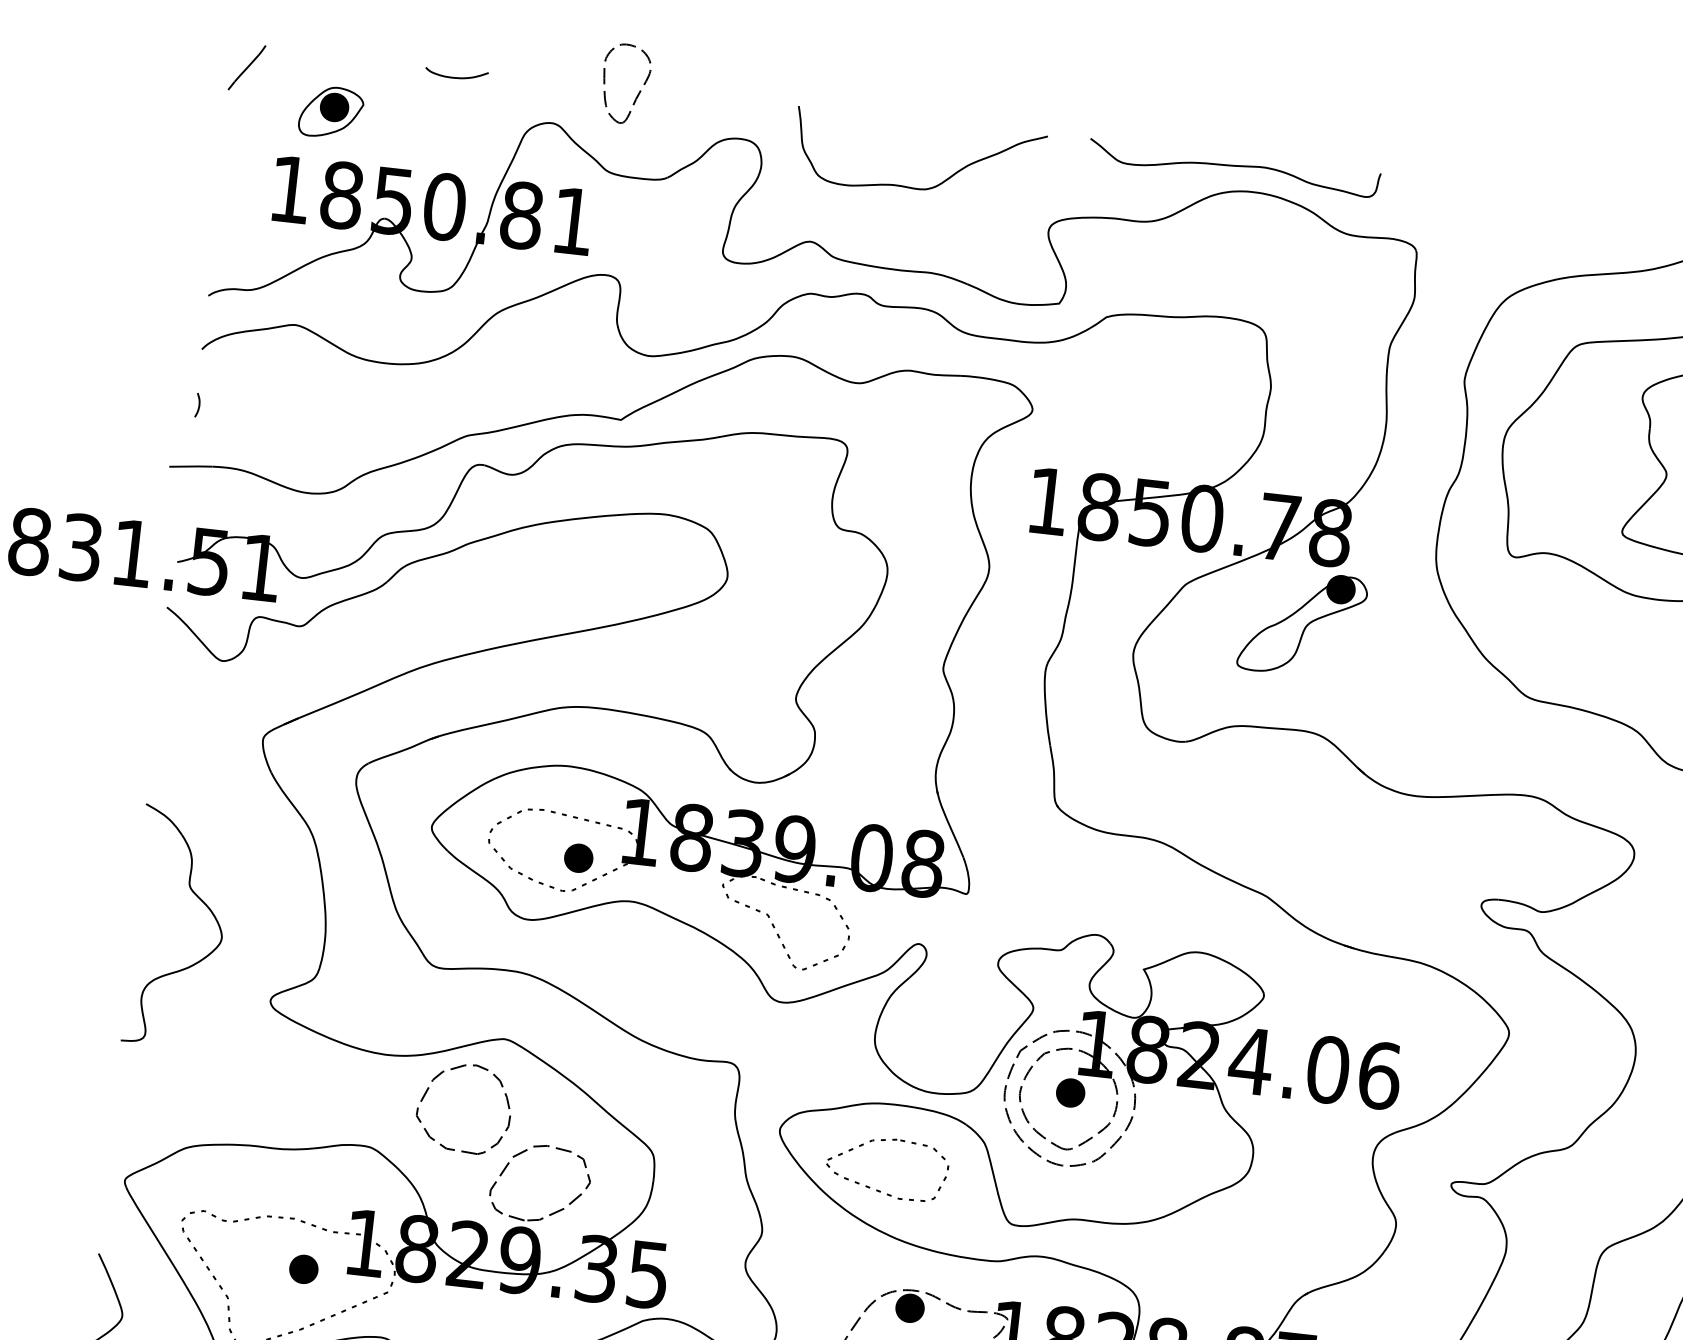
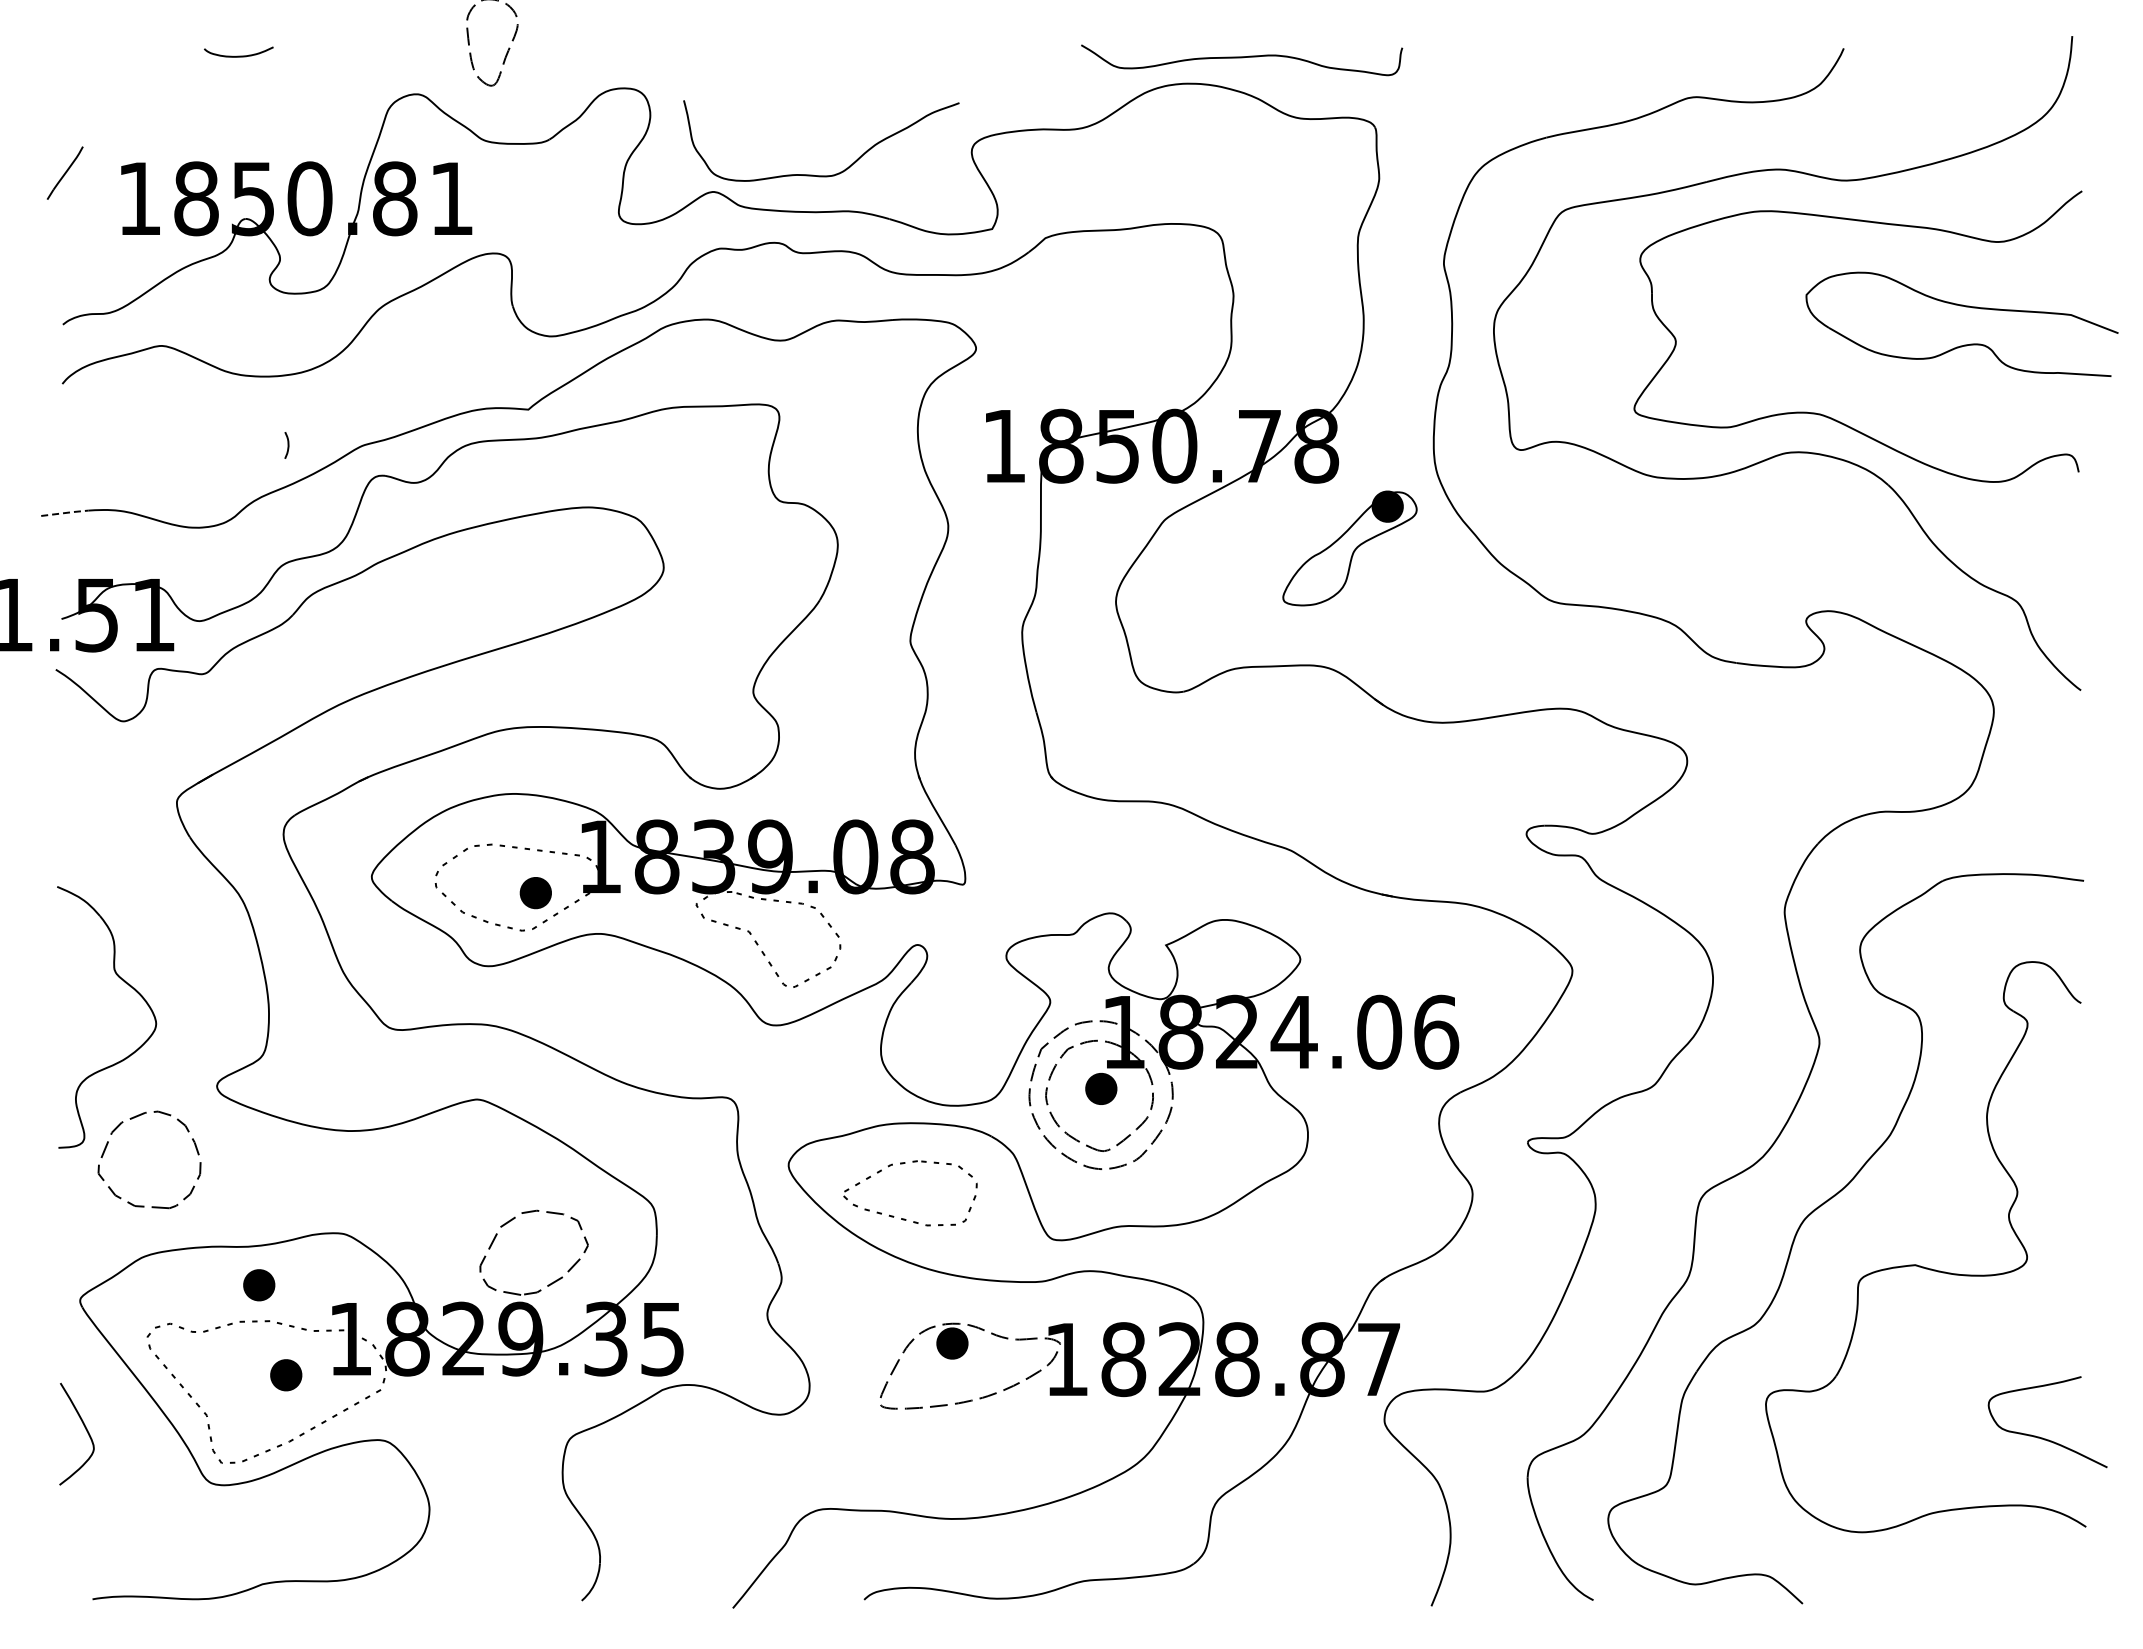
line: (247, 67) -> (65, 172), moved
curve: (456, 76) -> (238, 55), moved
part: (331, 112) -> (174, 109), removed
curve: (1235, 167) -> (1242, 58), moved
part: (908, 186) -> (813, 174), moved
curve: (198, 405) -> (287, 445), moved
line: (191, 466) -> (65, 513), solid -> dashed
part: (1302, 623) -> (1349, 548), moved
part: (452, 1070) -> (132, 1119), moved
part: (288, 1185) -> (259, 1285), added

